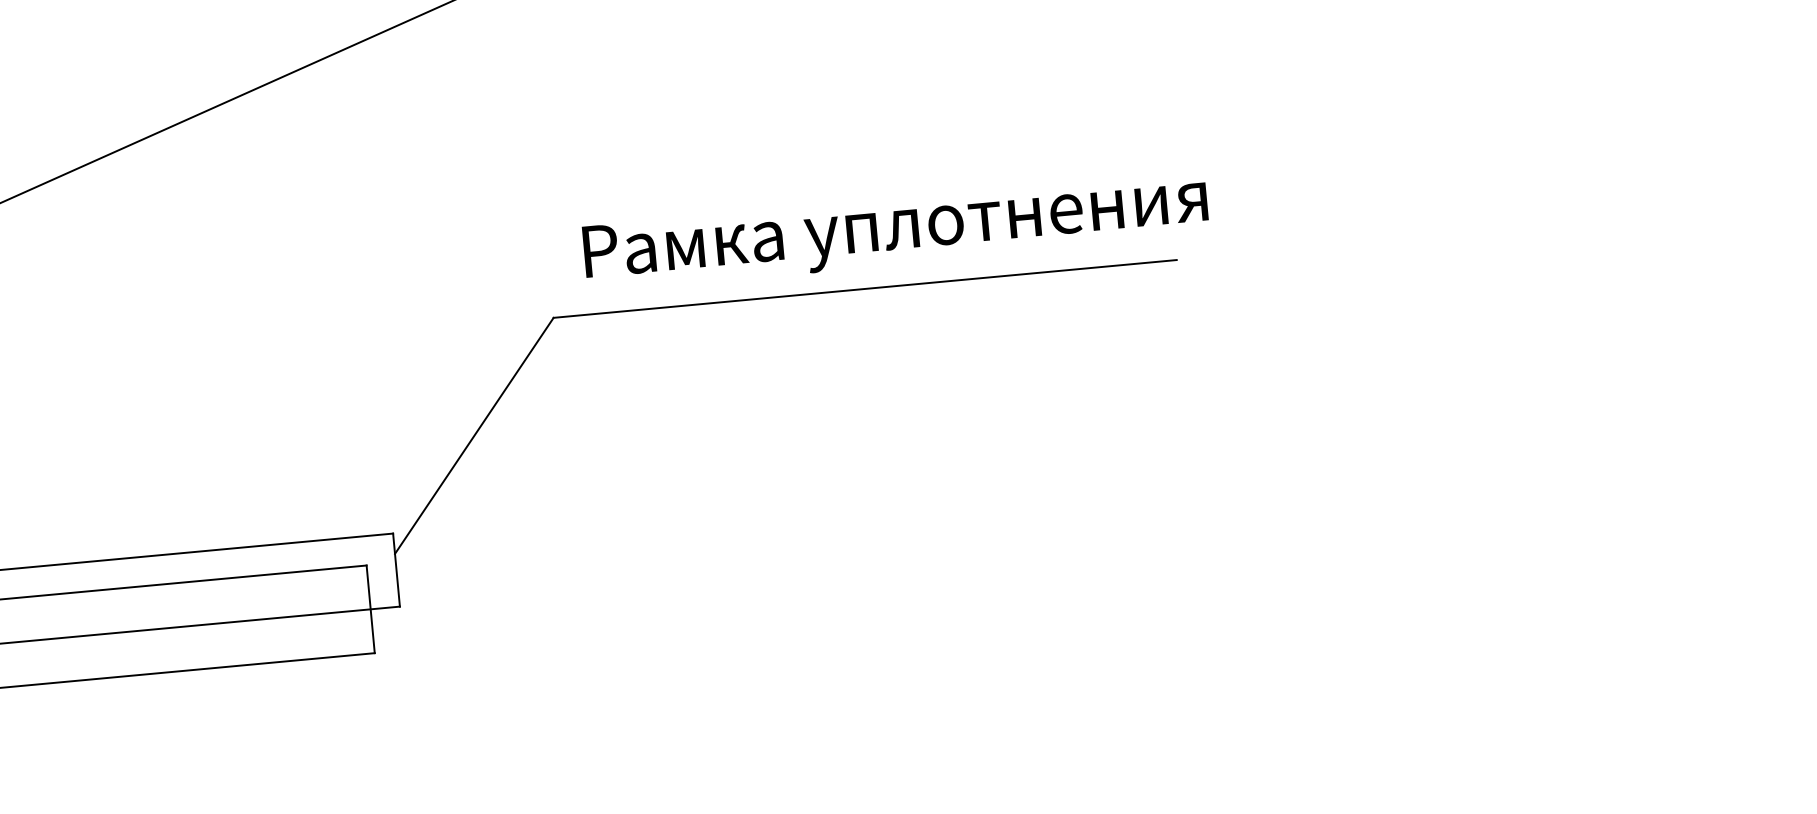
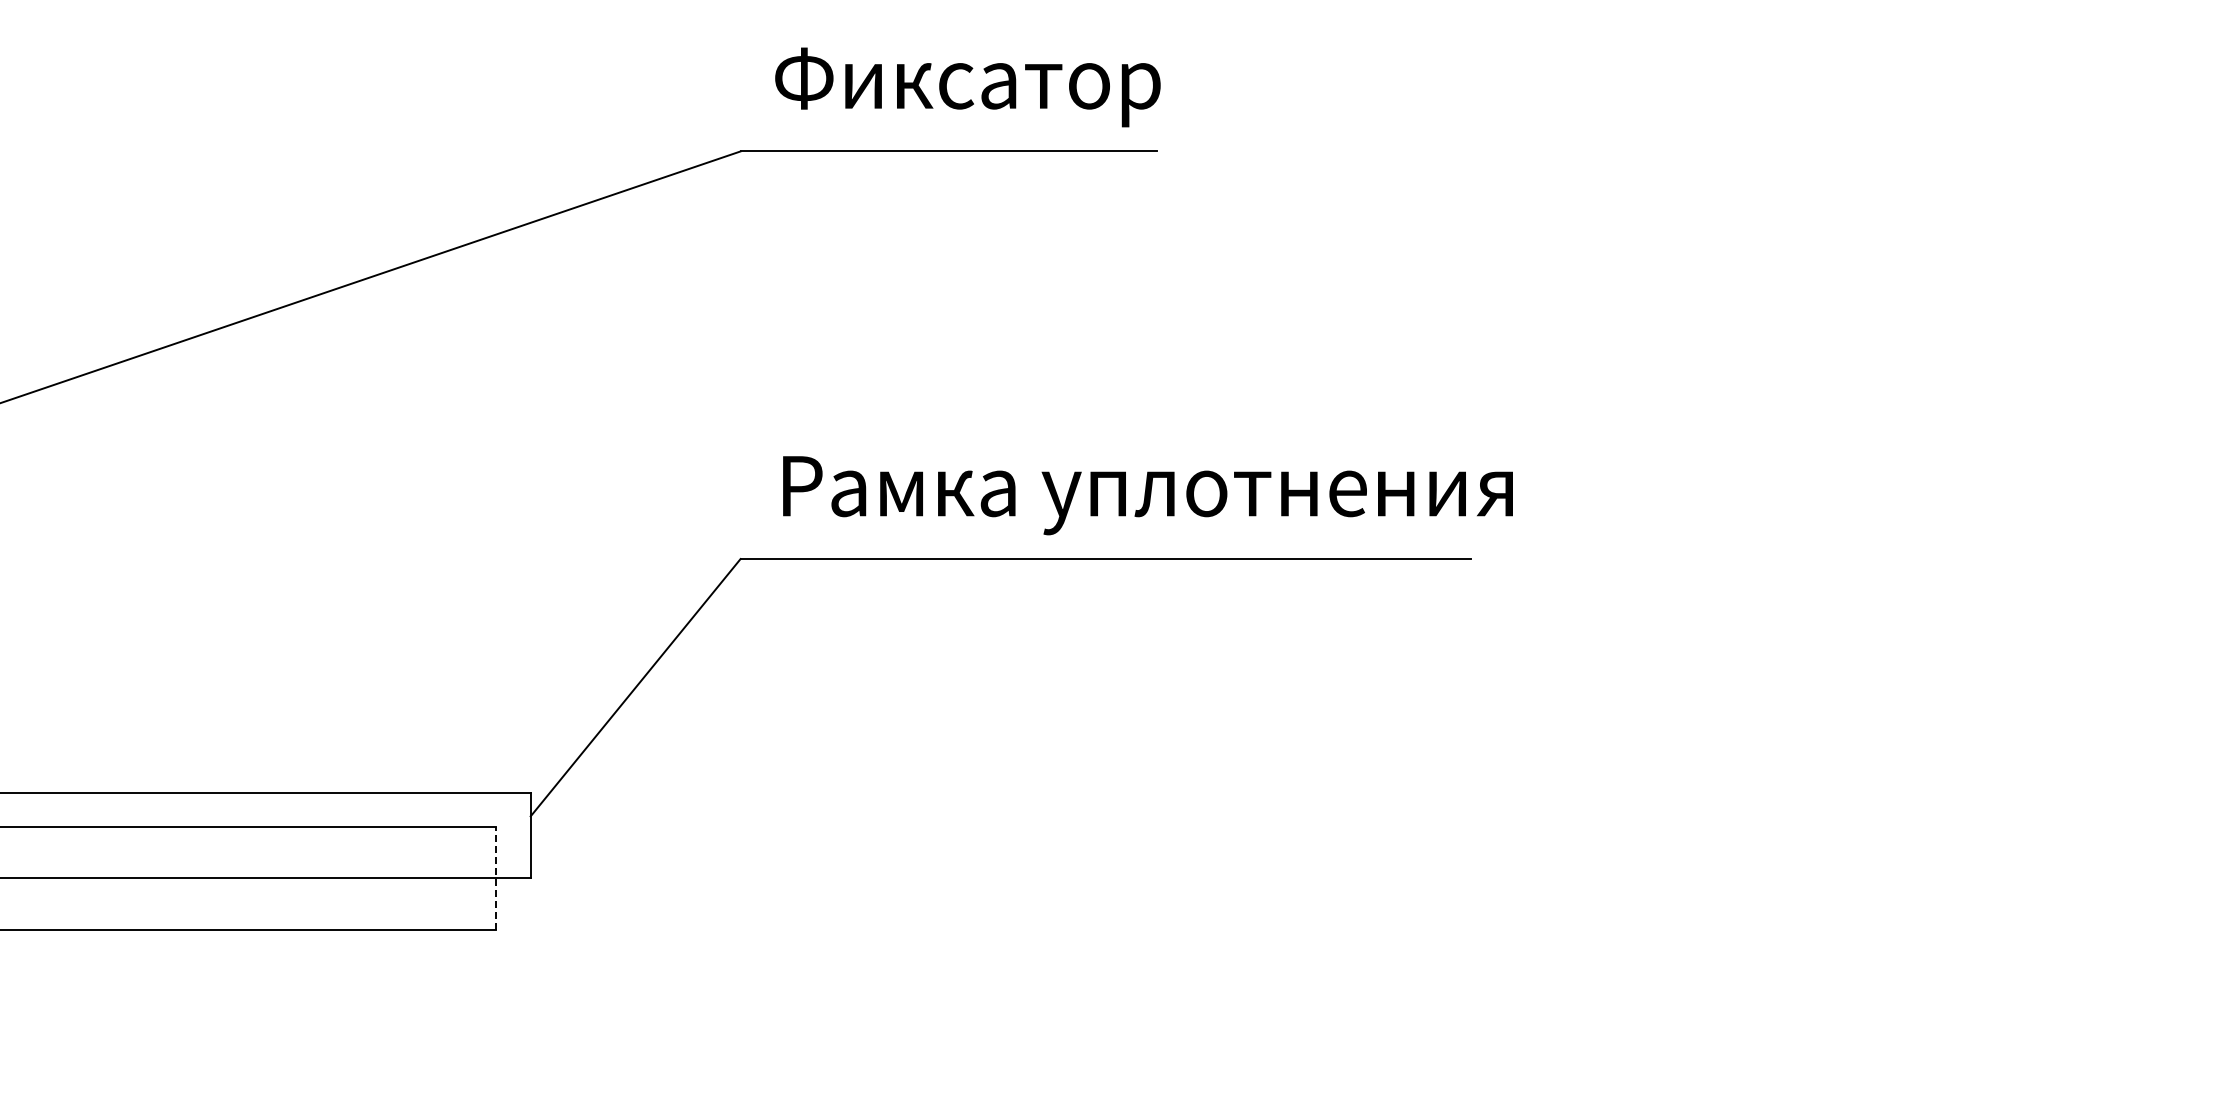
line: (370, 608) -> (496, 877), solid -> dashed

